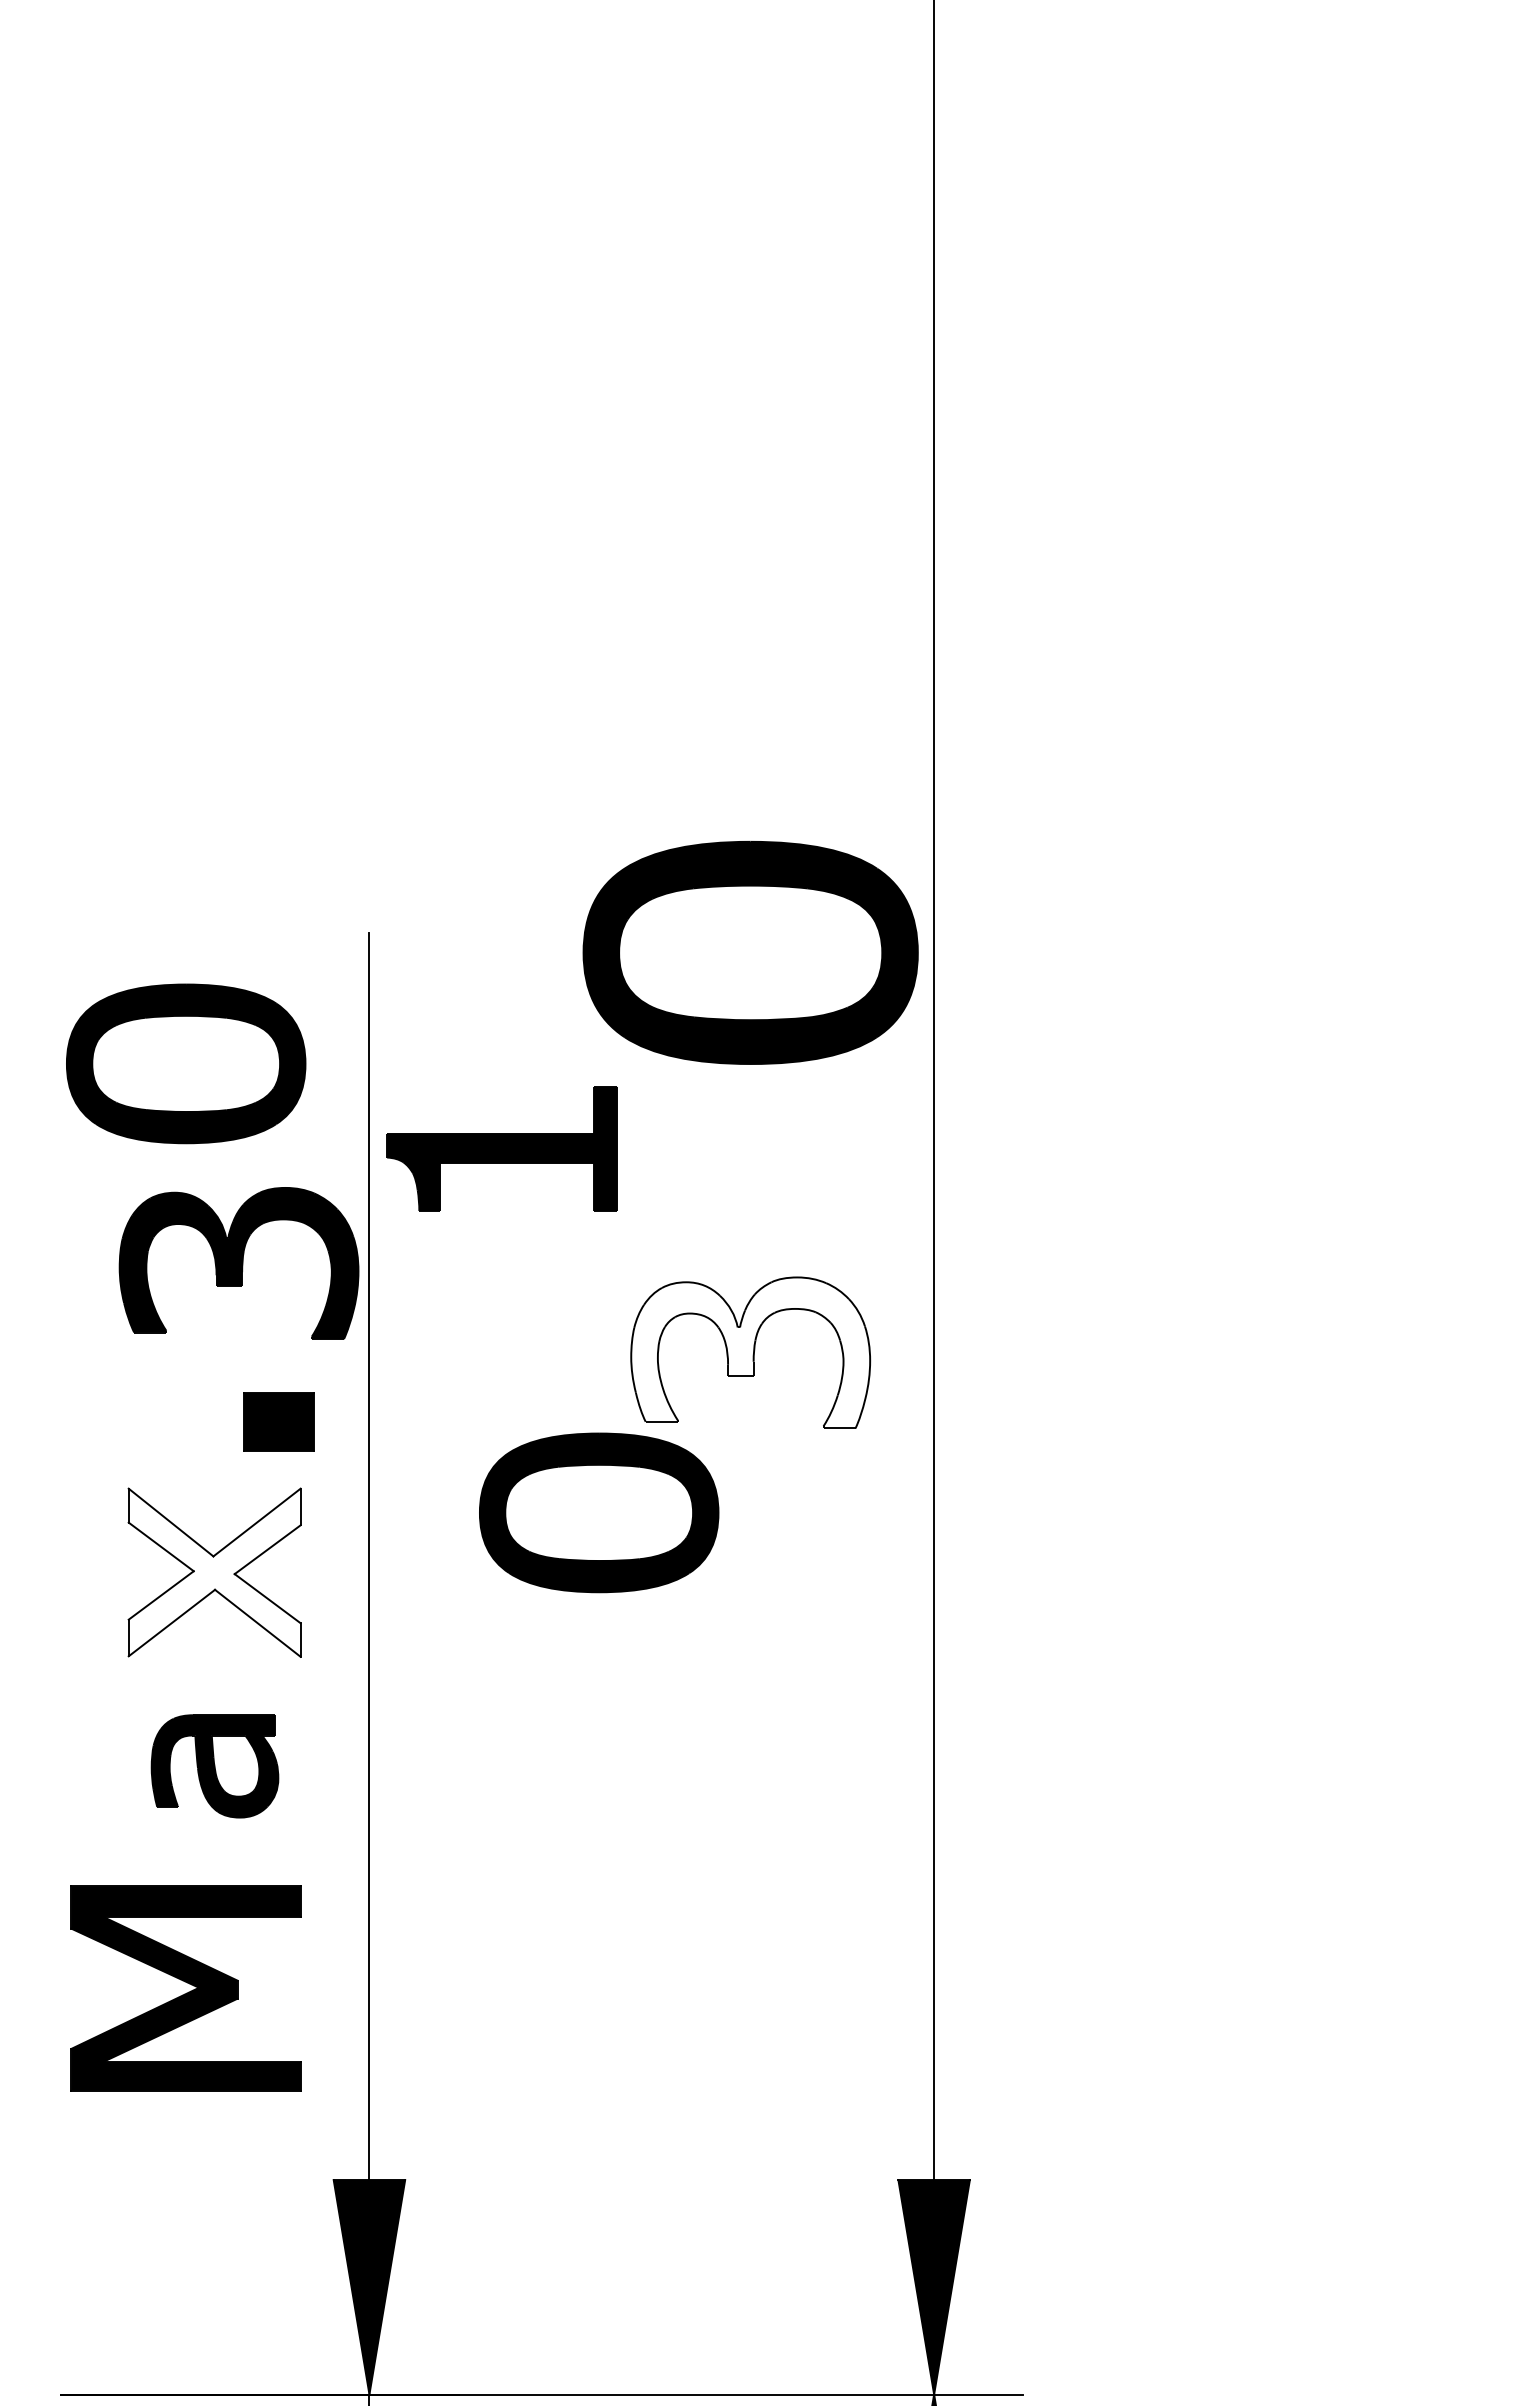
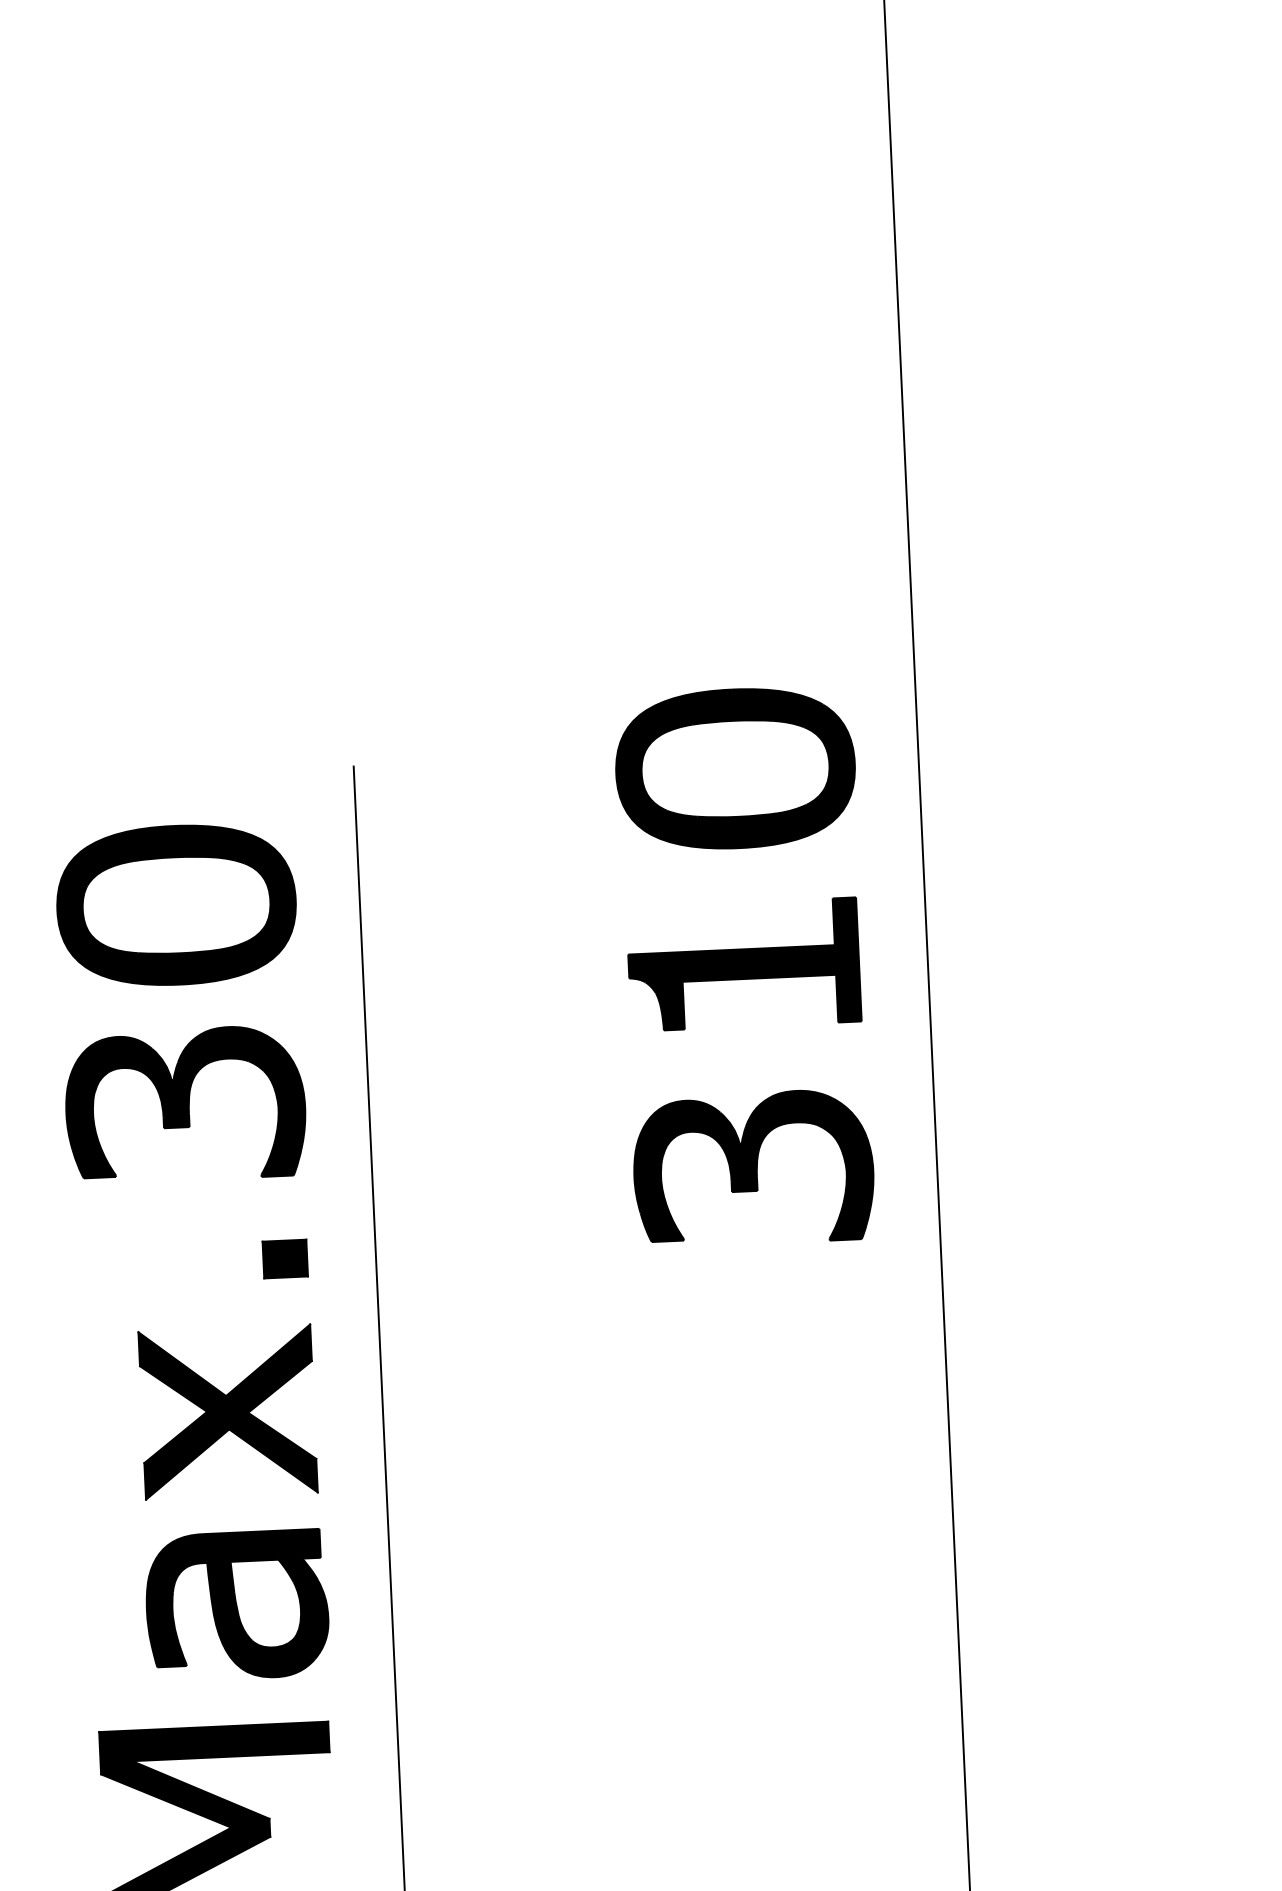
part: (750, 952) -> (735, 768), size x0.71
part: (501, 1148) -> (743, 964), moved
part: (238, 1263) -> (184, 1104), moved
fill: (750, 1352) -> (753, 1168), added
part: (278, 1422) -> (285, 1259), size x0.62
part: (599, 1512) -> (609, 1334), removed
fill: (214, 1572) -> (227, 1412), added
part: (214, 1766) -> (236, 1605), size x1.43

